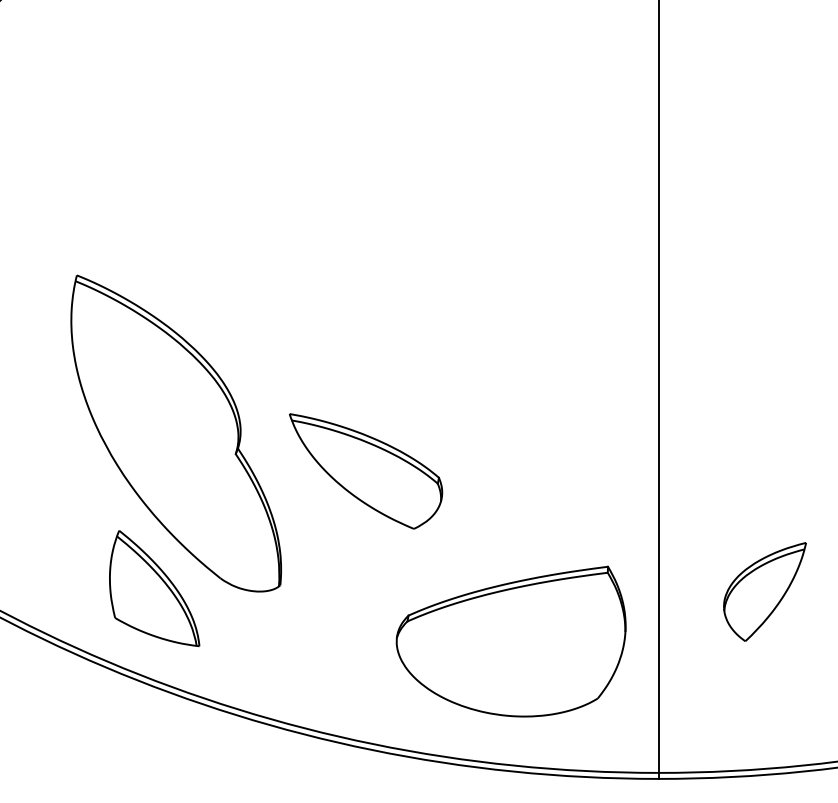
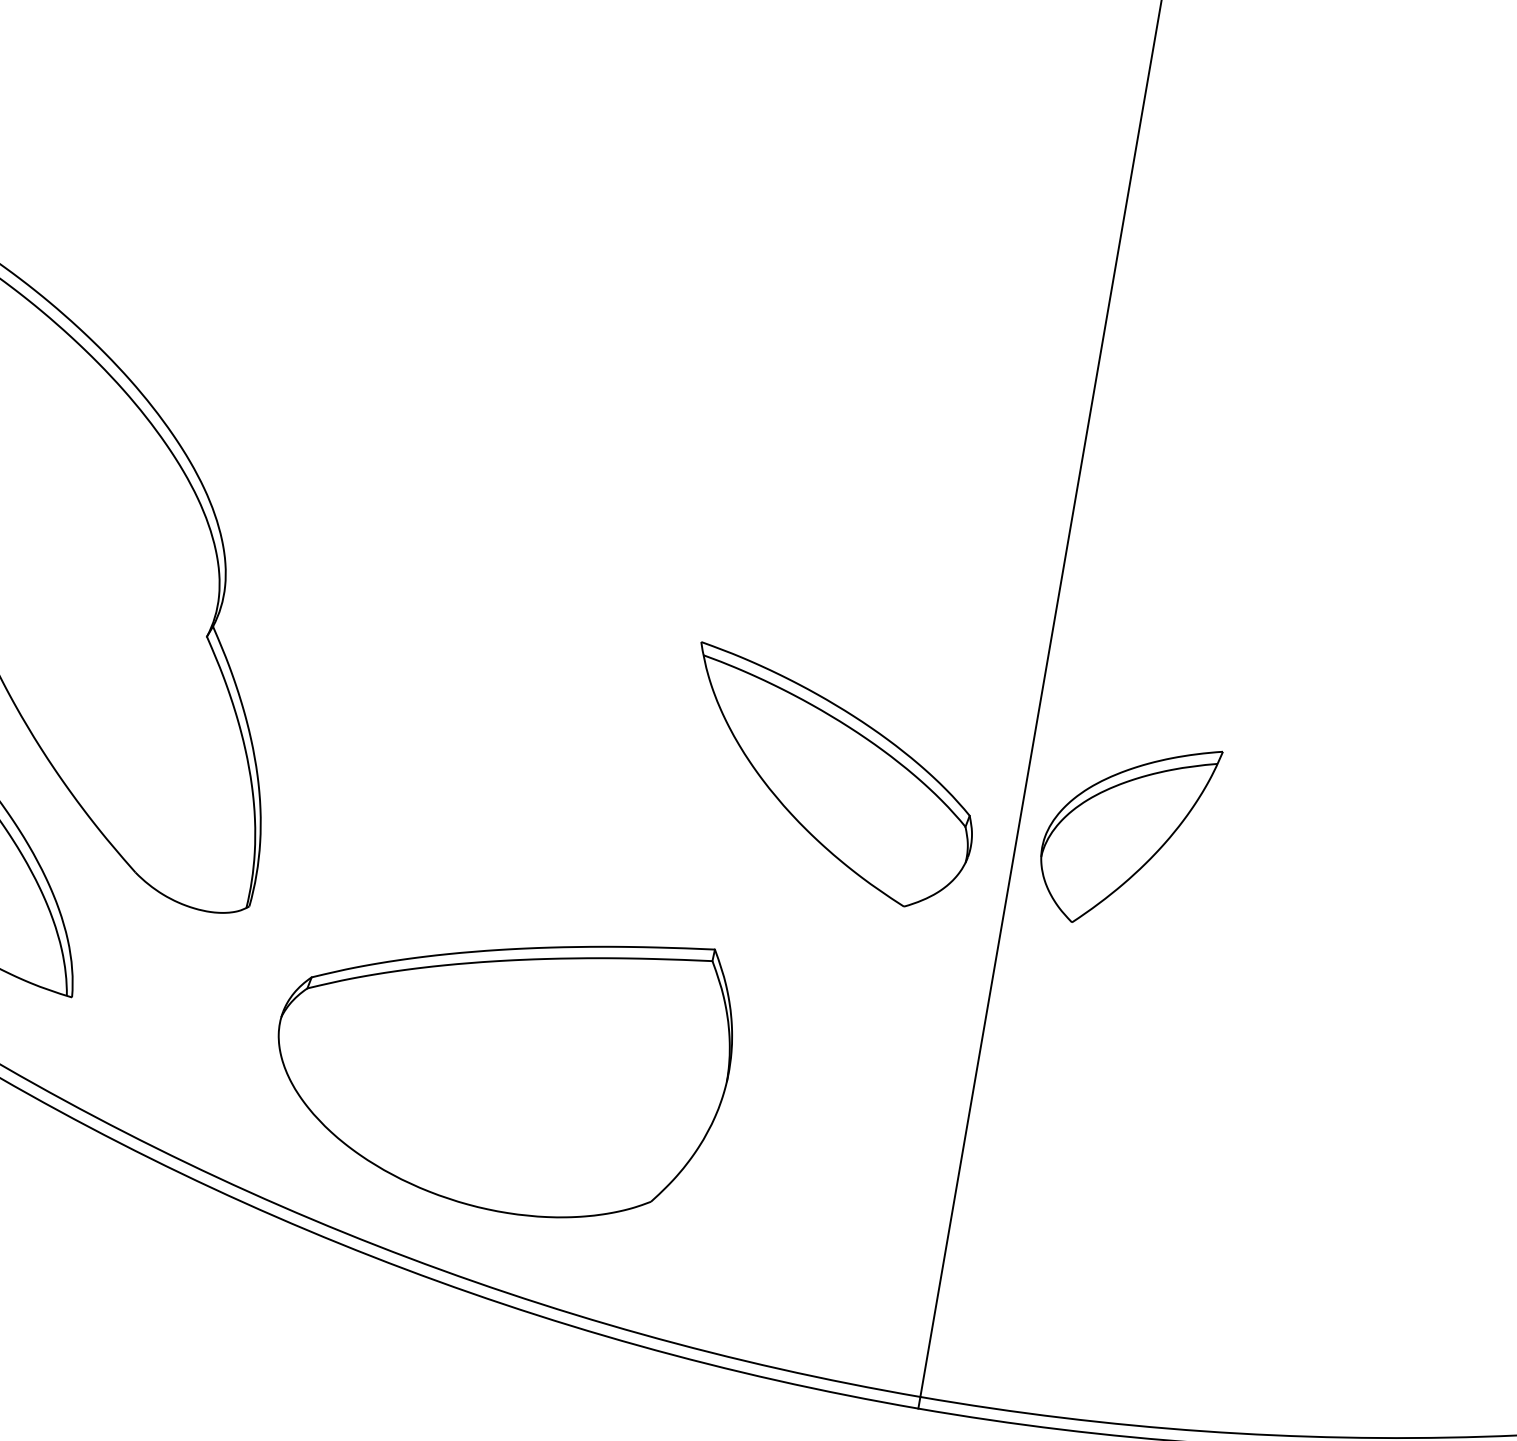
part: (365, 471) -> (829, 778), moved
part: (764, 591) -> (1125, 832), moved
part: (510, 641) -> (500, 1061), moved

